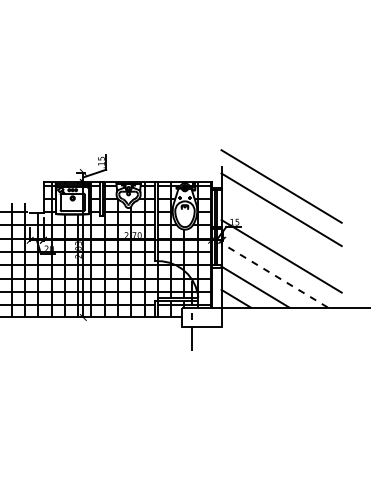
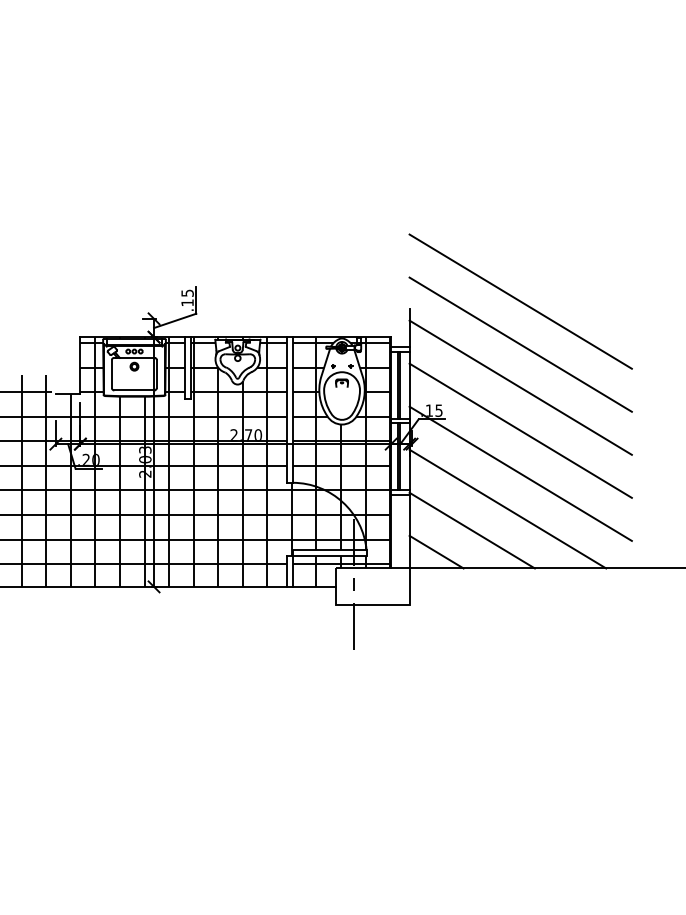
line: (281, 162) -> (520, 300), added
line: (281, 232) -> (520, 429), added
line: (274, 275) -> (507, 509), dashed -> solid

